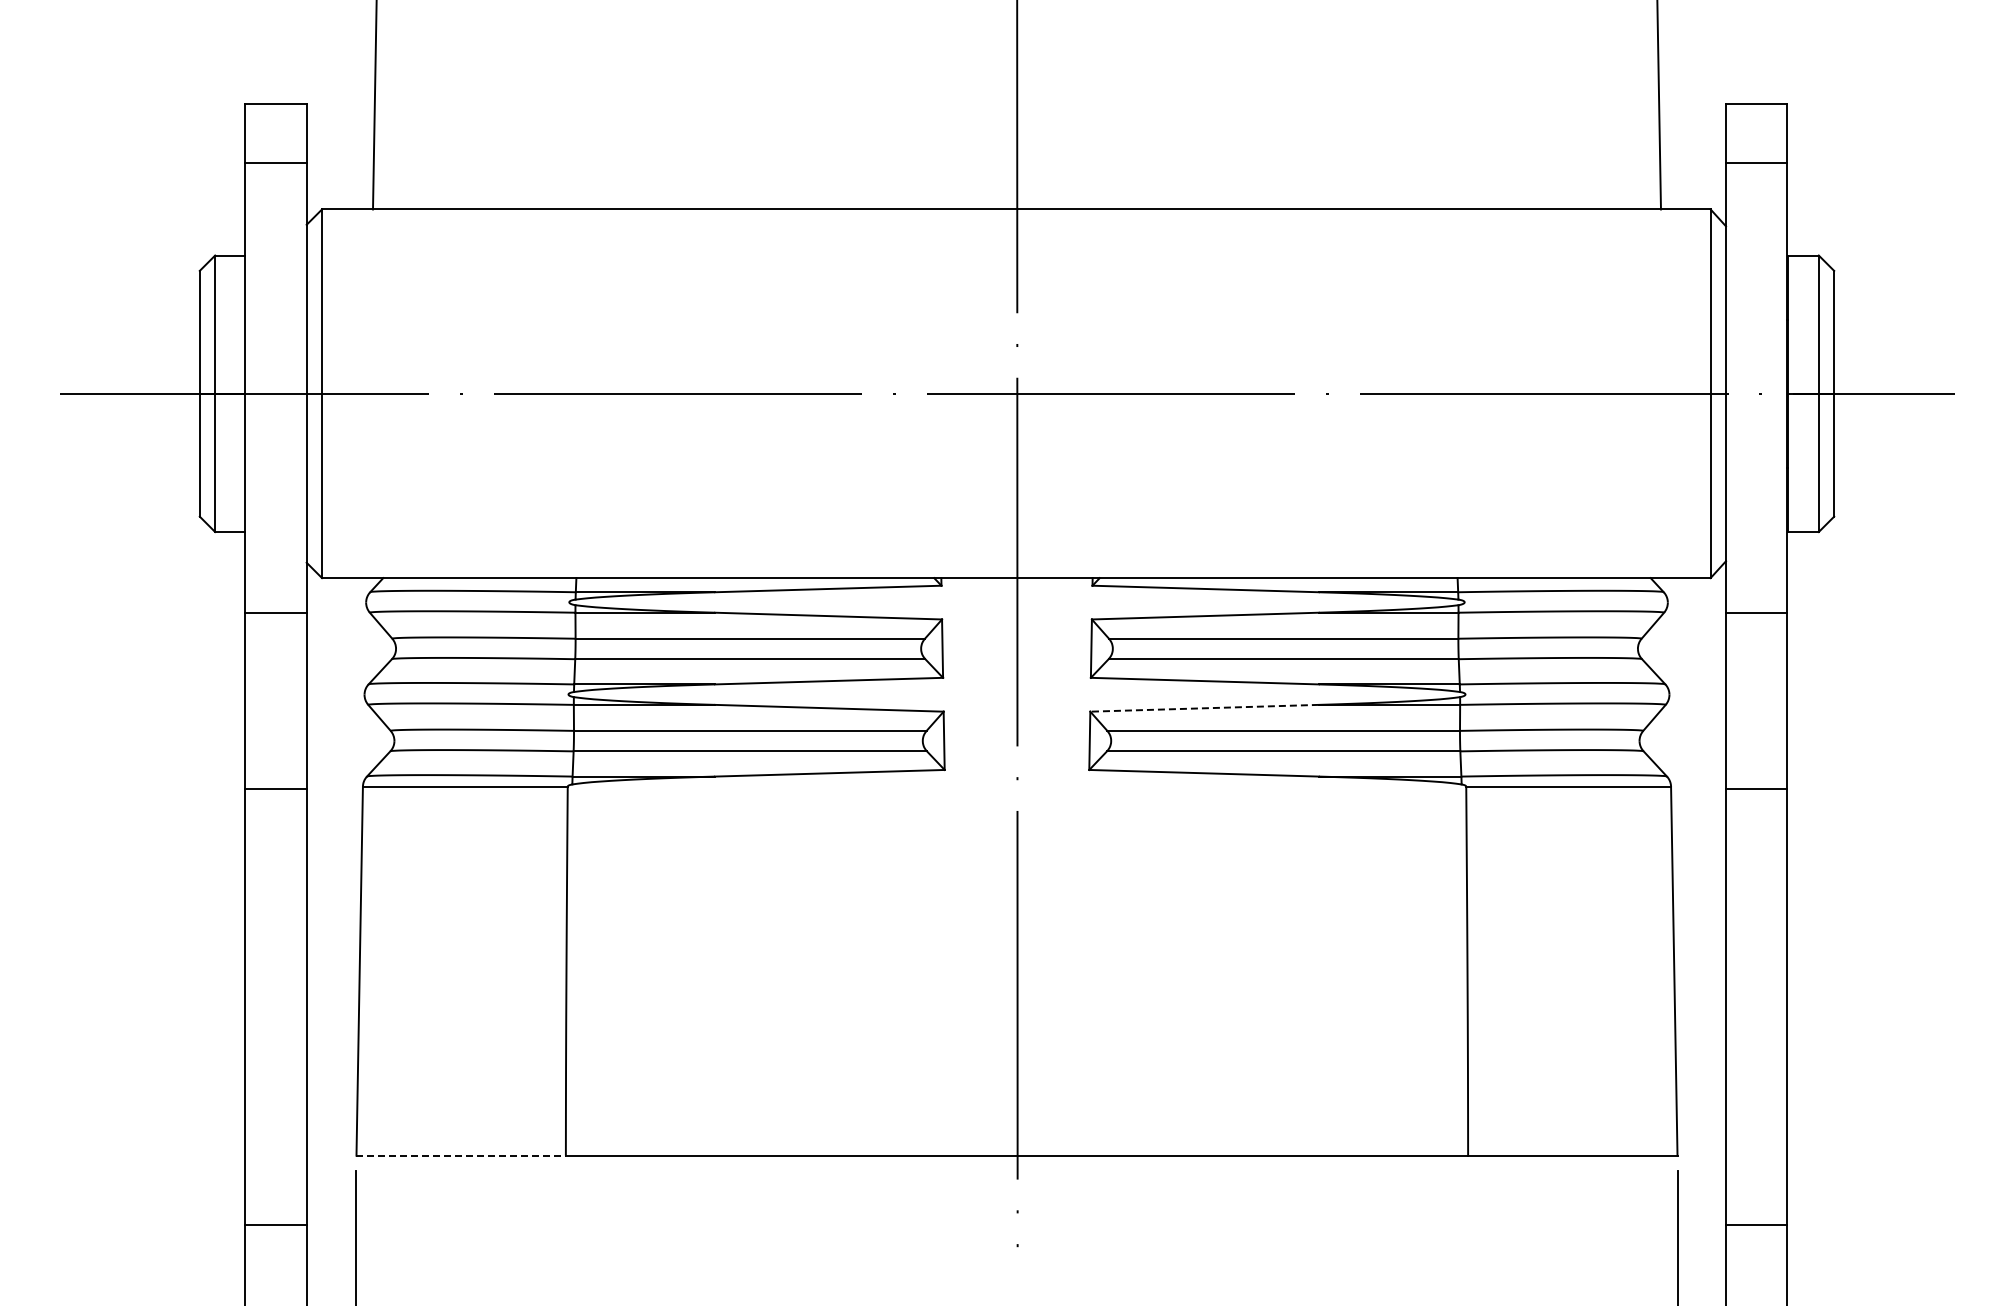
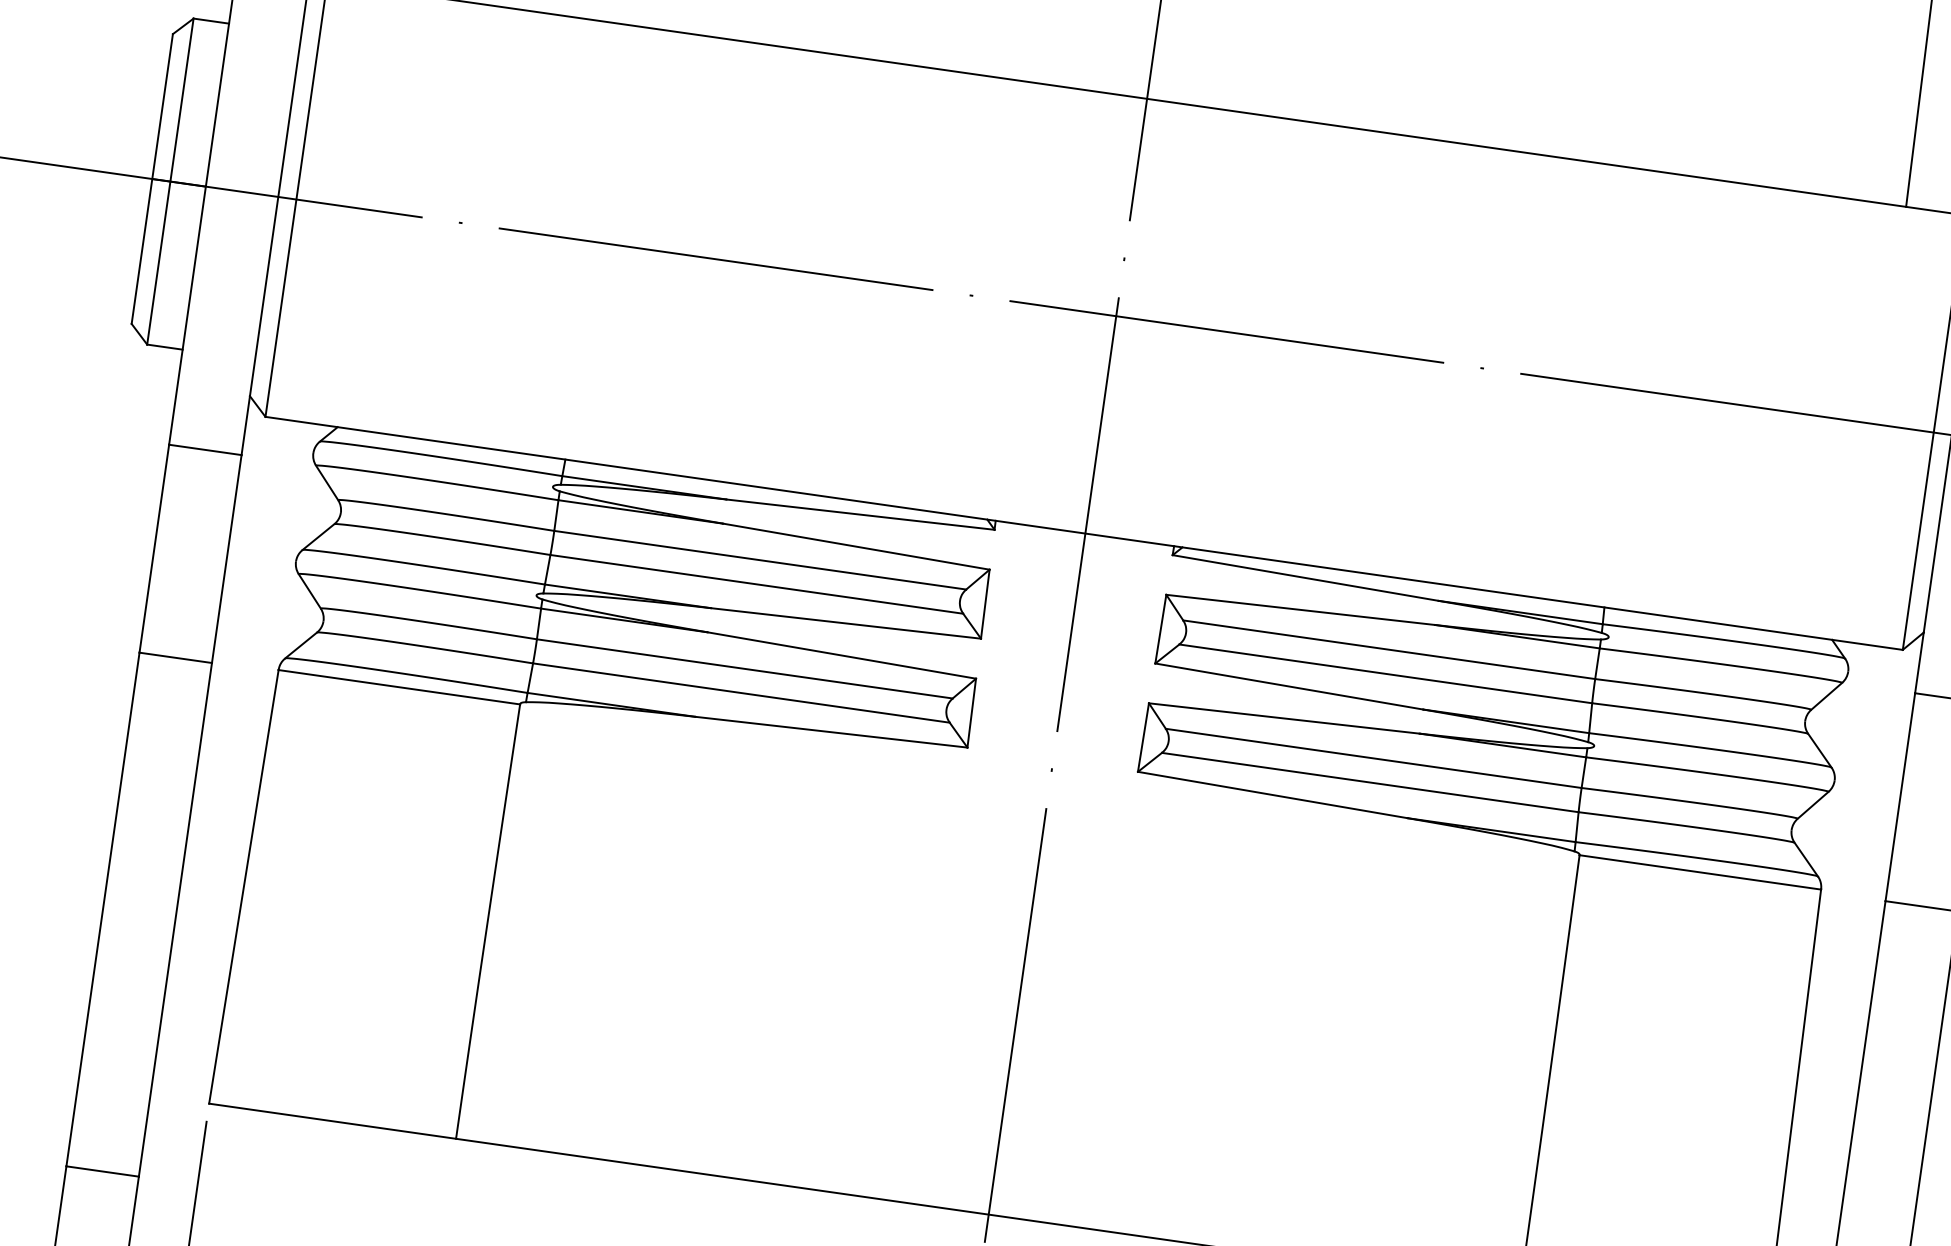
line: (1204, 708) -> (1284, 718), dashed -> solid
line: (461, 1155) -> (333, 1121), dashed -> solid

